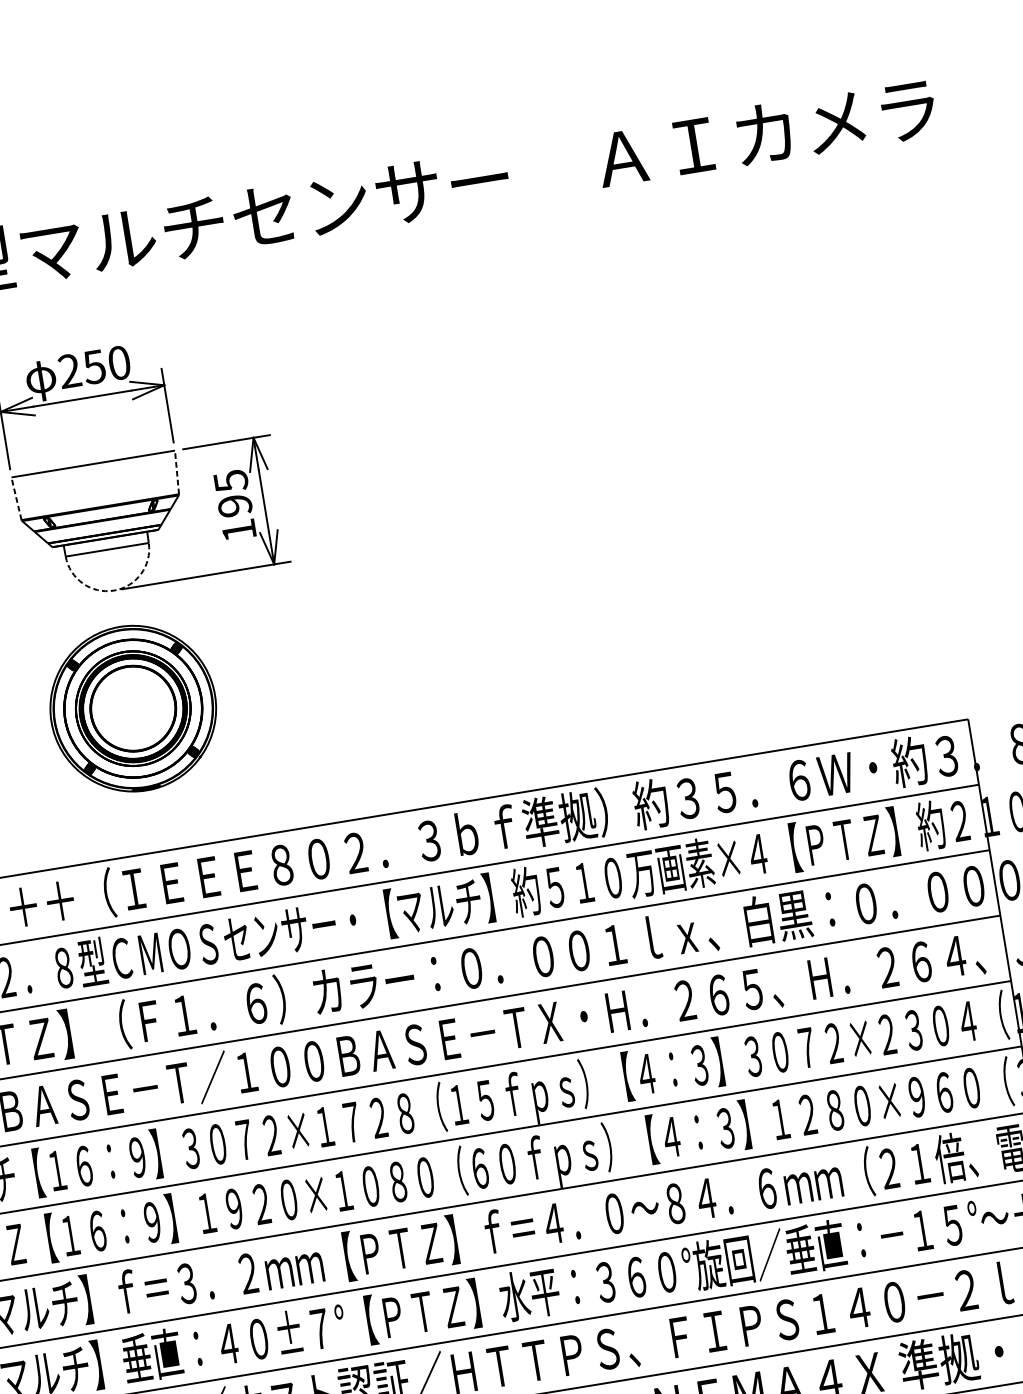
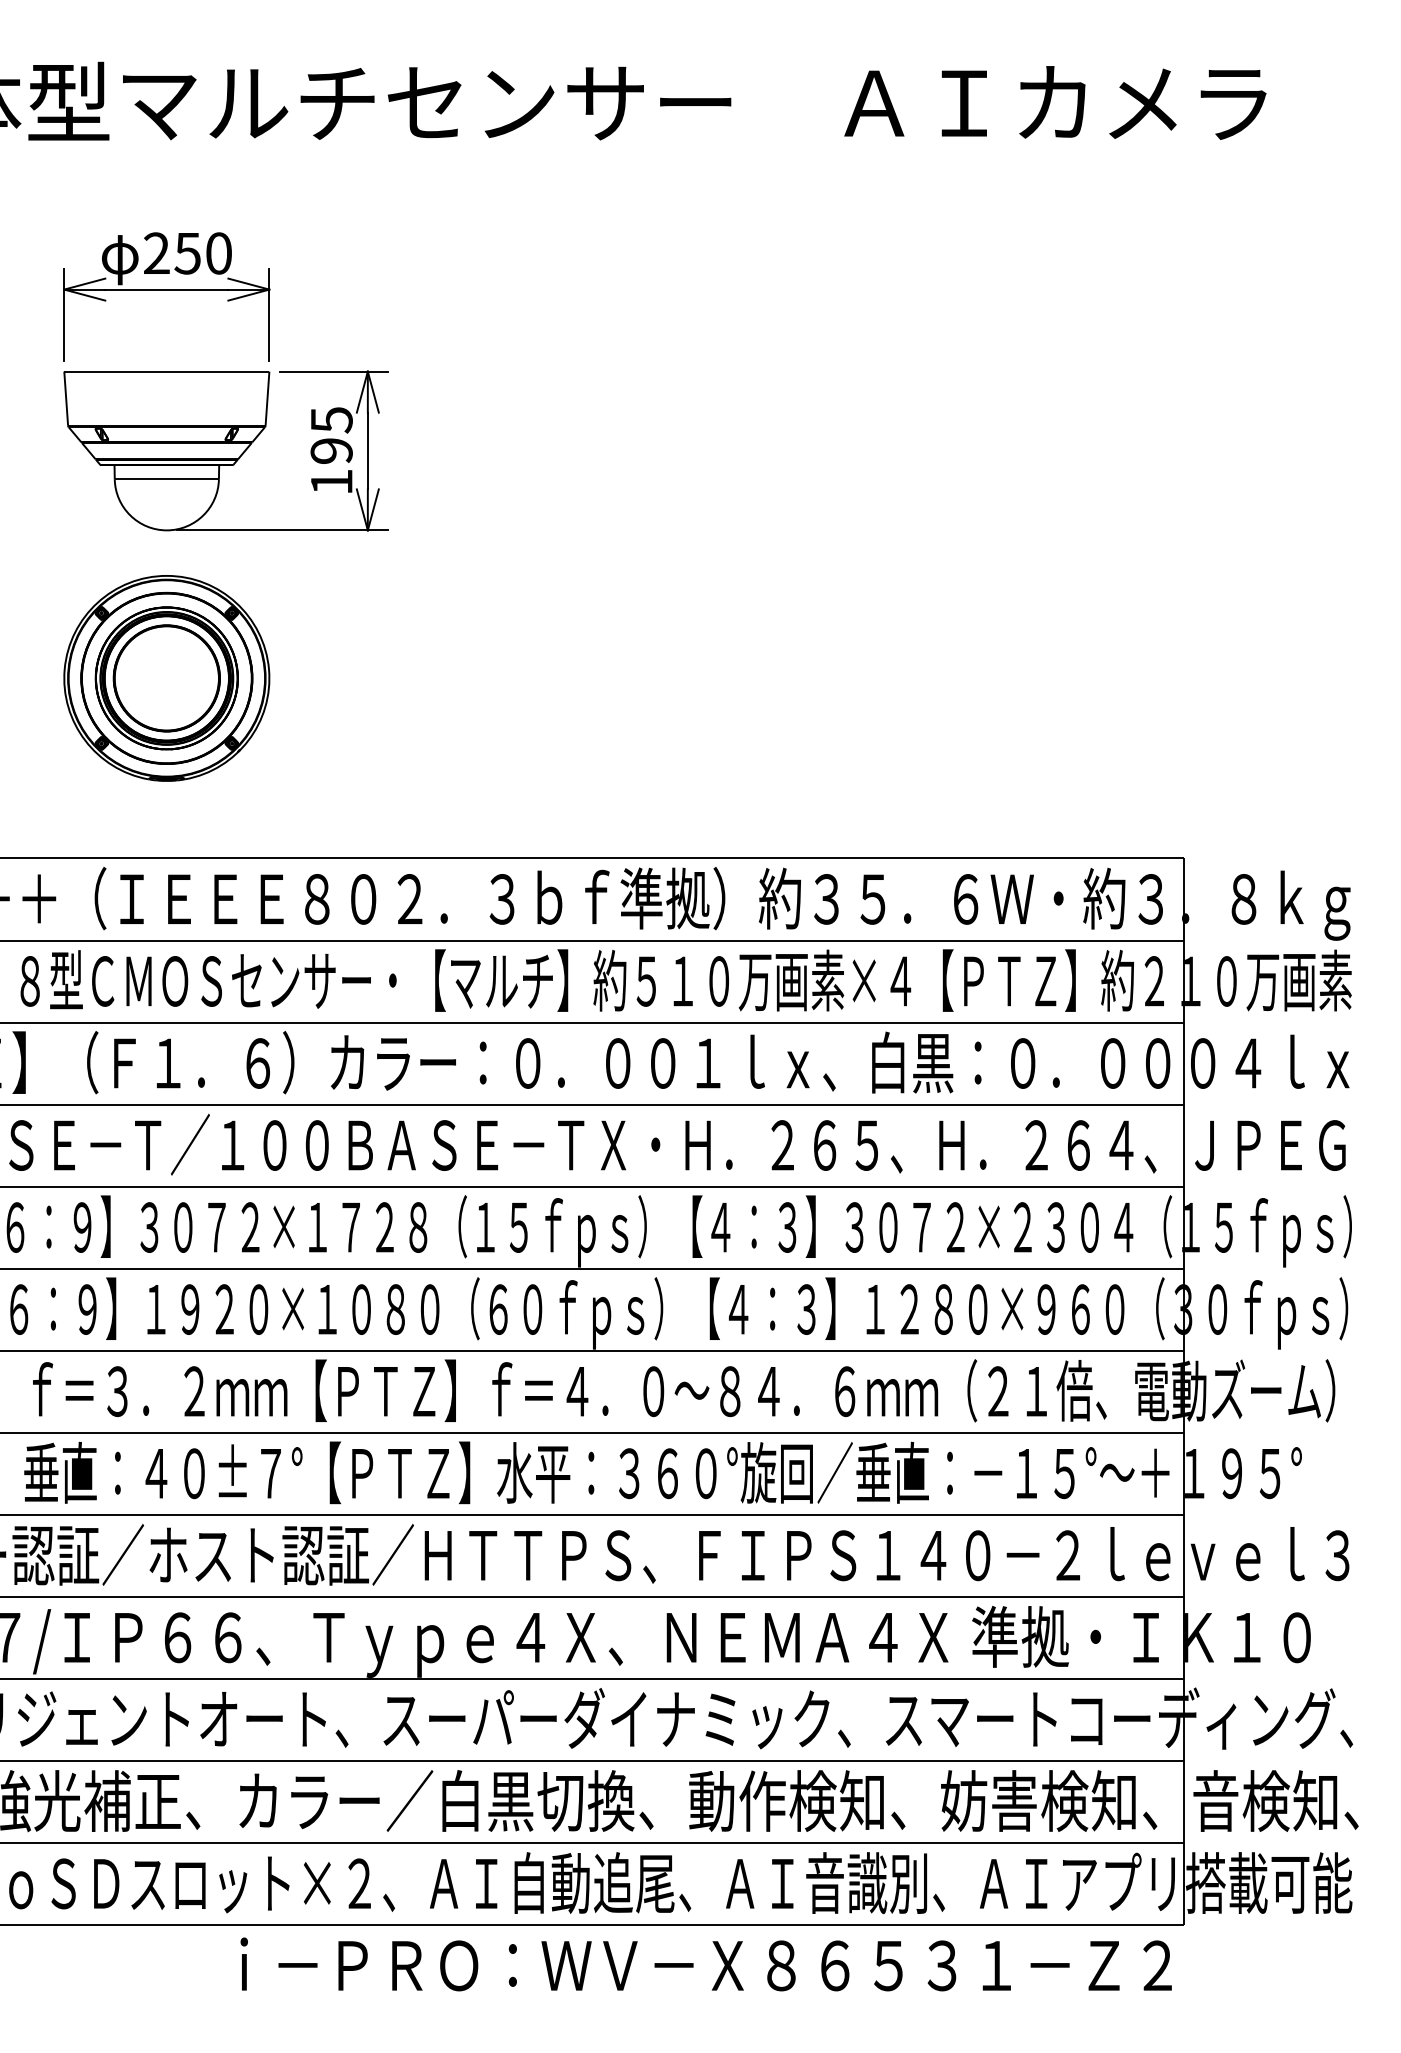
line: (176, 472) -> (267, 398), dashed -> solid
line: (16, 498) -> (66, 398), dashed -> solid
line: (113, 590) -> (166, 530), dashed -> solid

